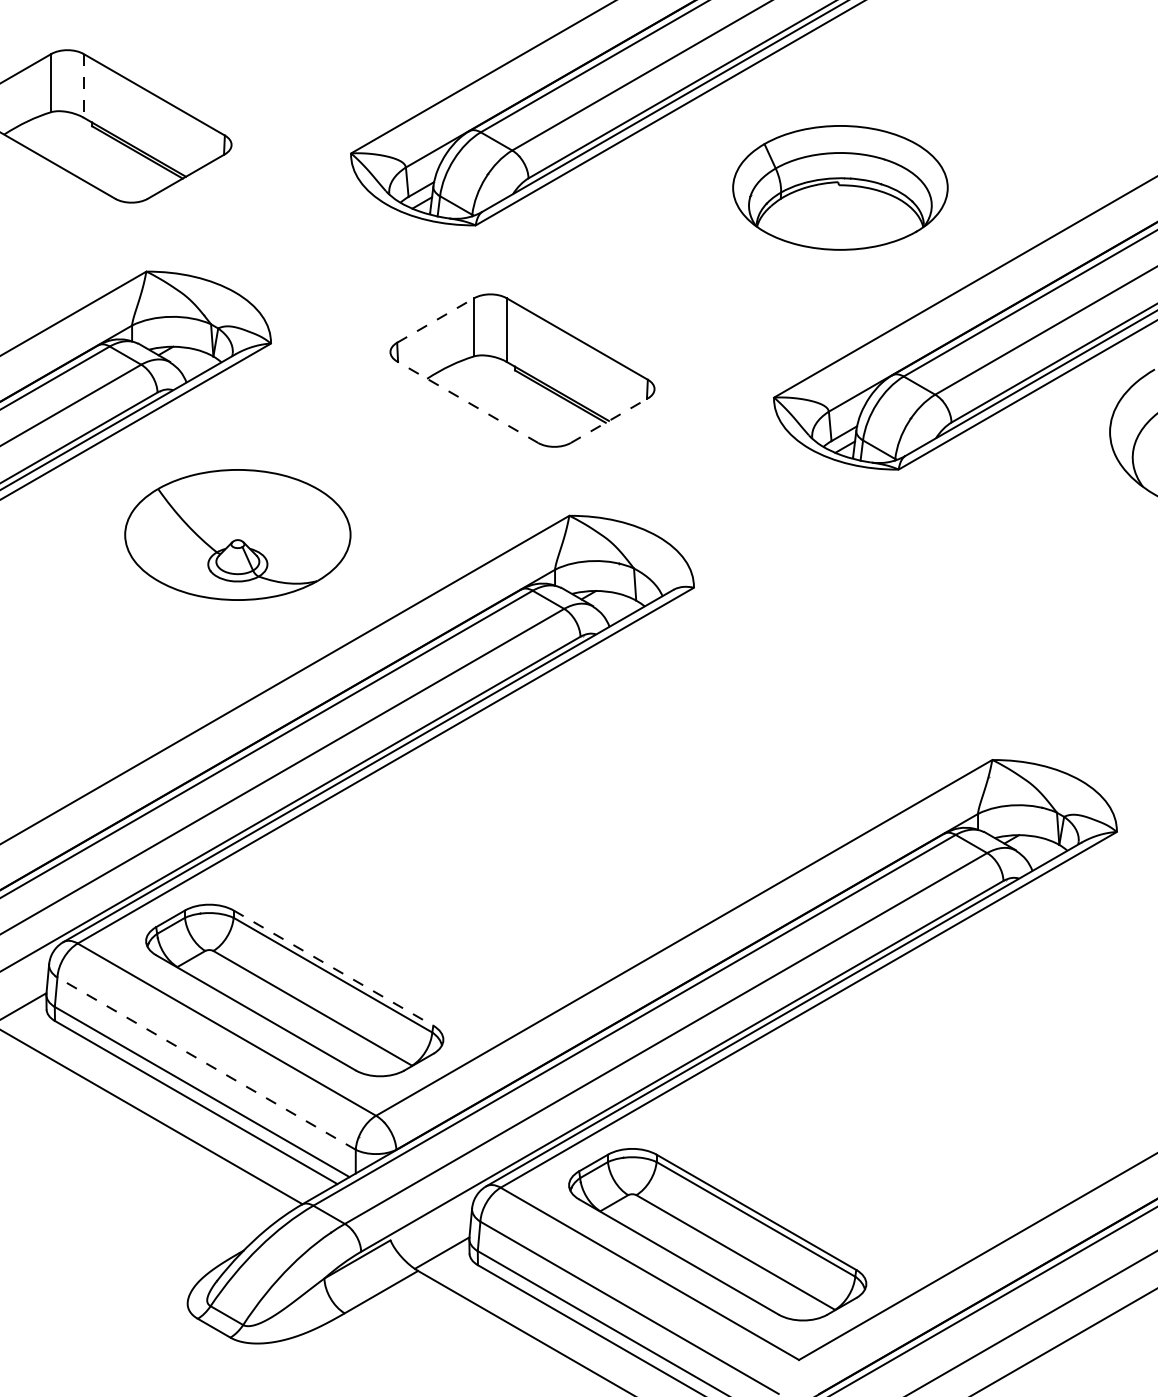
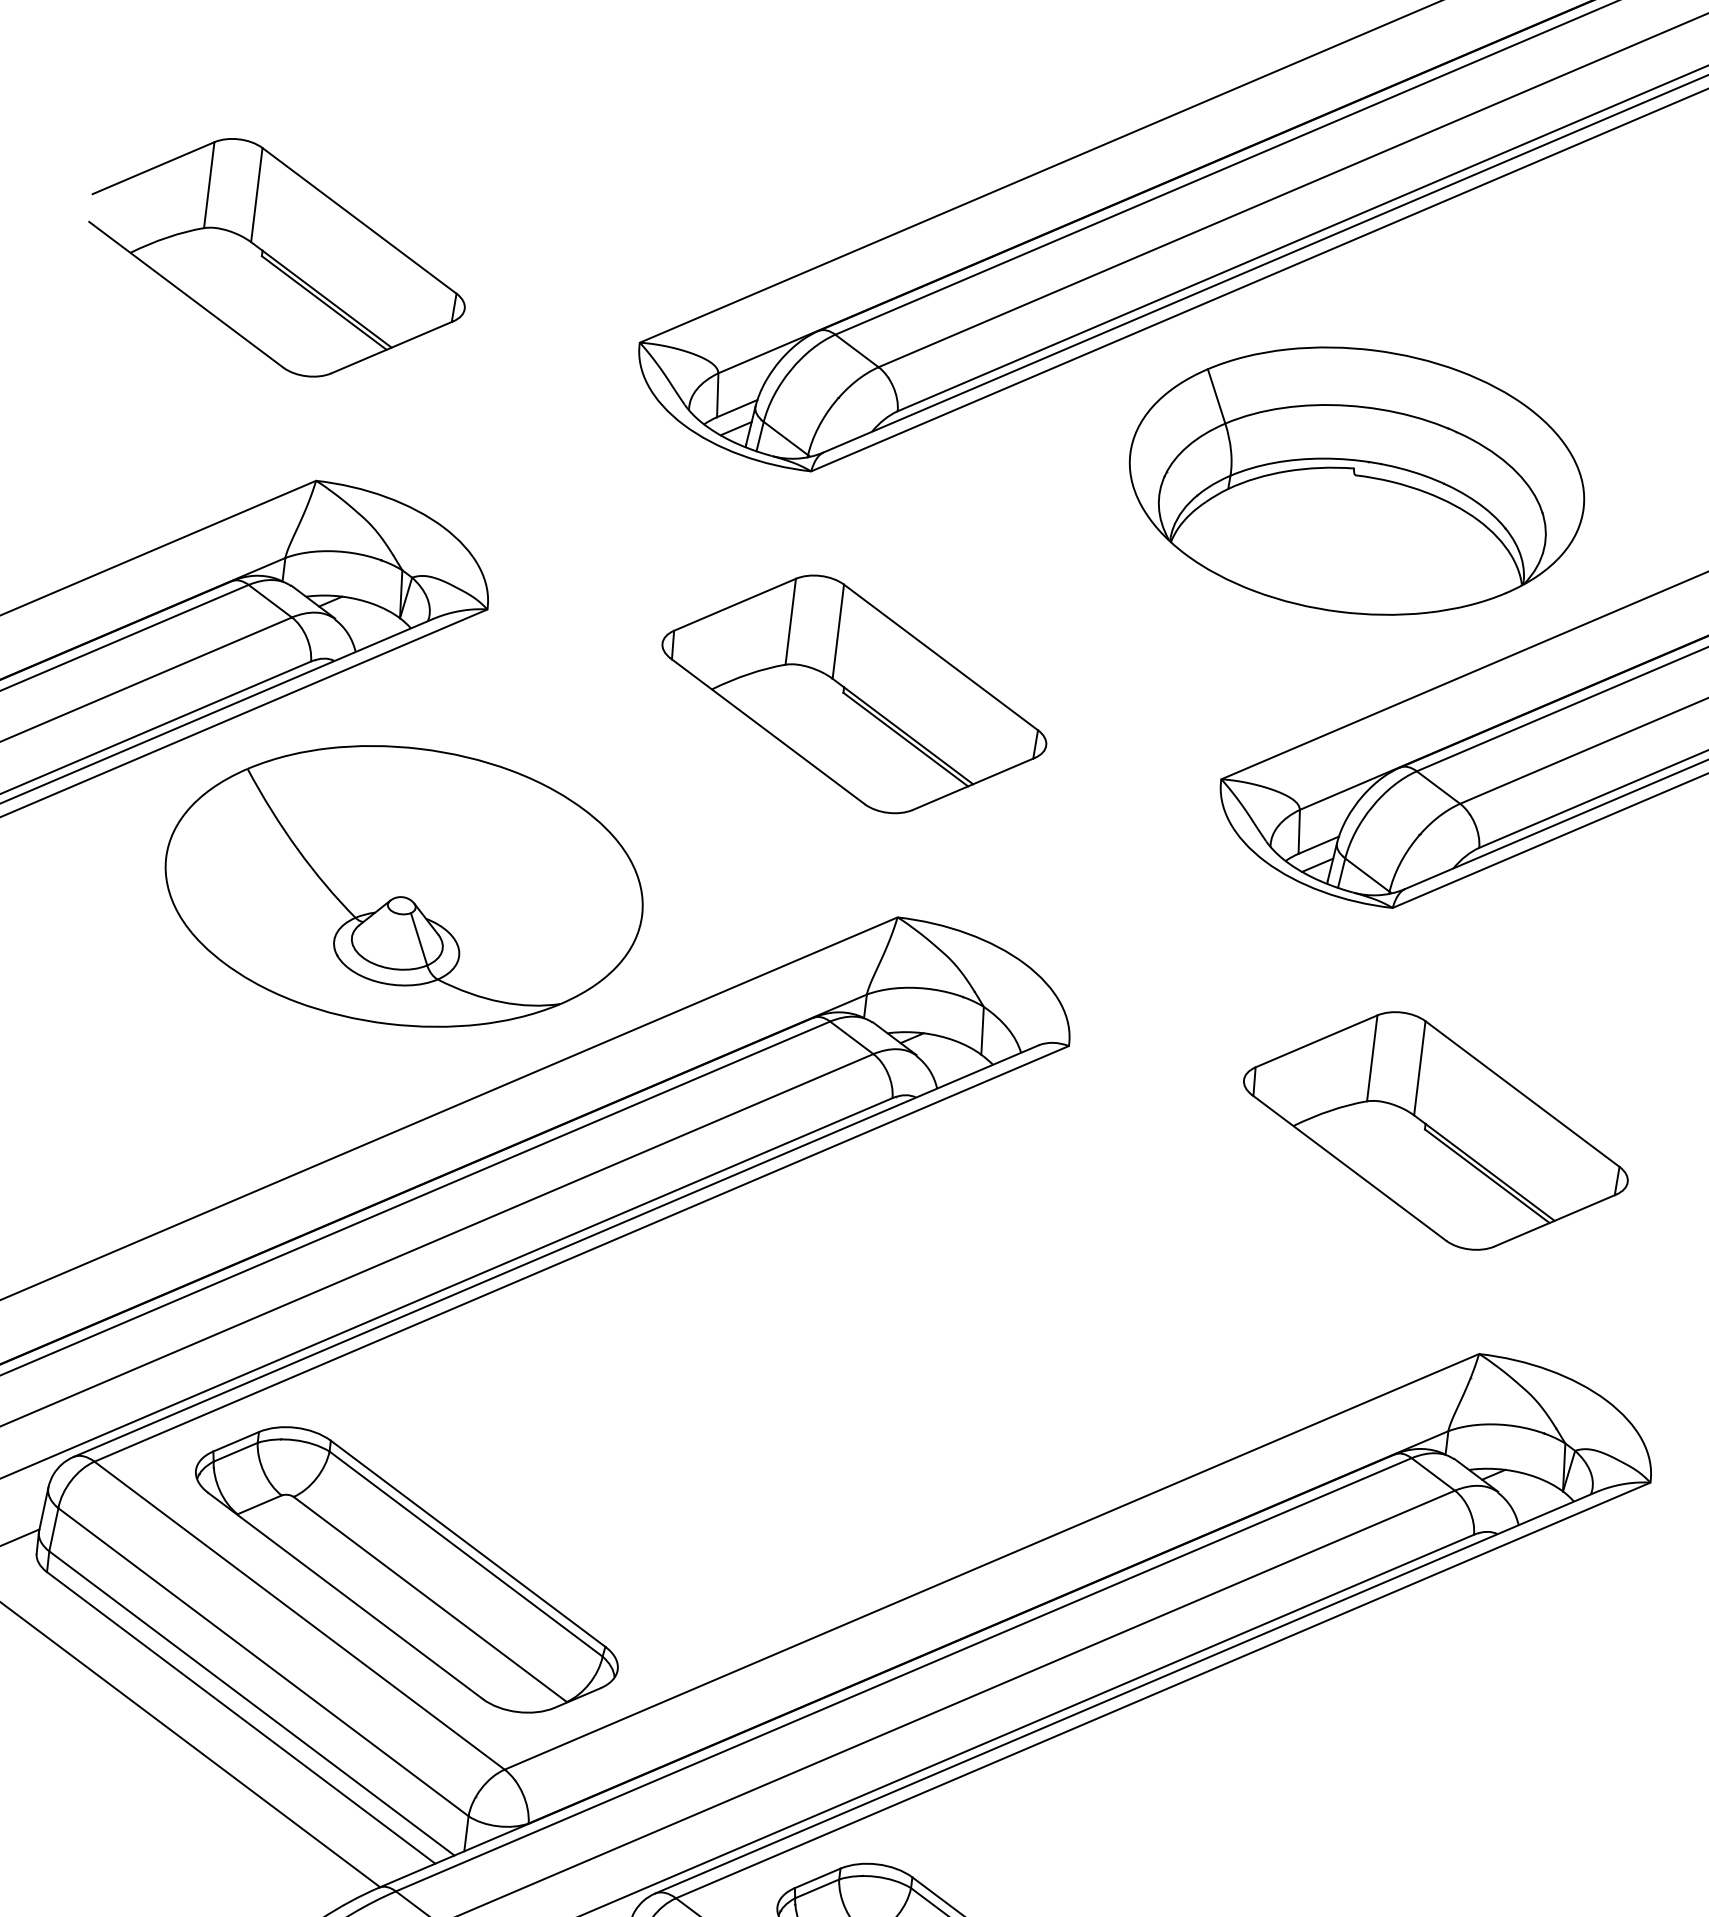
line: (83, 85) -> (256, 194), dashed -> solid
part: (840, 187) -> (1357, 480), size x1.43
line: (436, 320) -> (736, 604), dashed -> solid
line: (467, 402) -> (767, 731), dashed -> solid
line: (609, 420) -> (974, 783), dashed -> solid
part: (237, 534) -> (403, 885), size x1.43
part: (945, 614) -> (1436, 1130), added
line: (333, 968) -> (468, 1544), dashed -> solid
line: (206, 1063) -> (263, 1662), dashed -> solid

